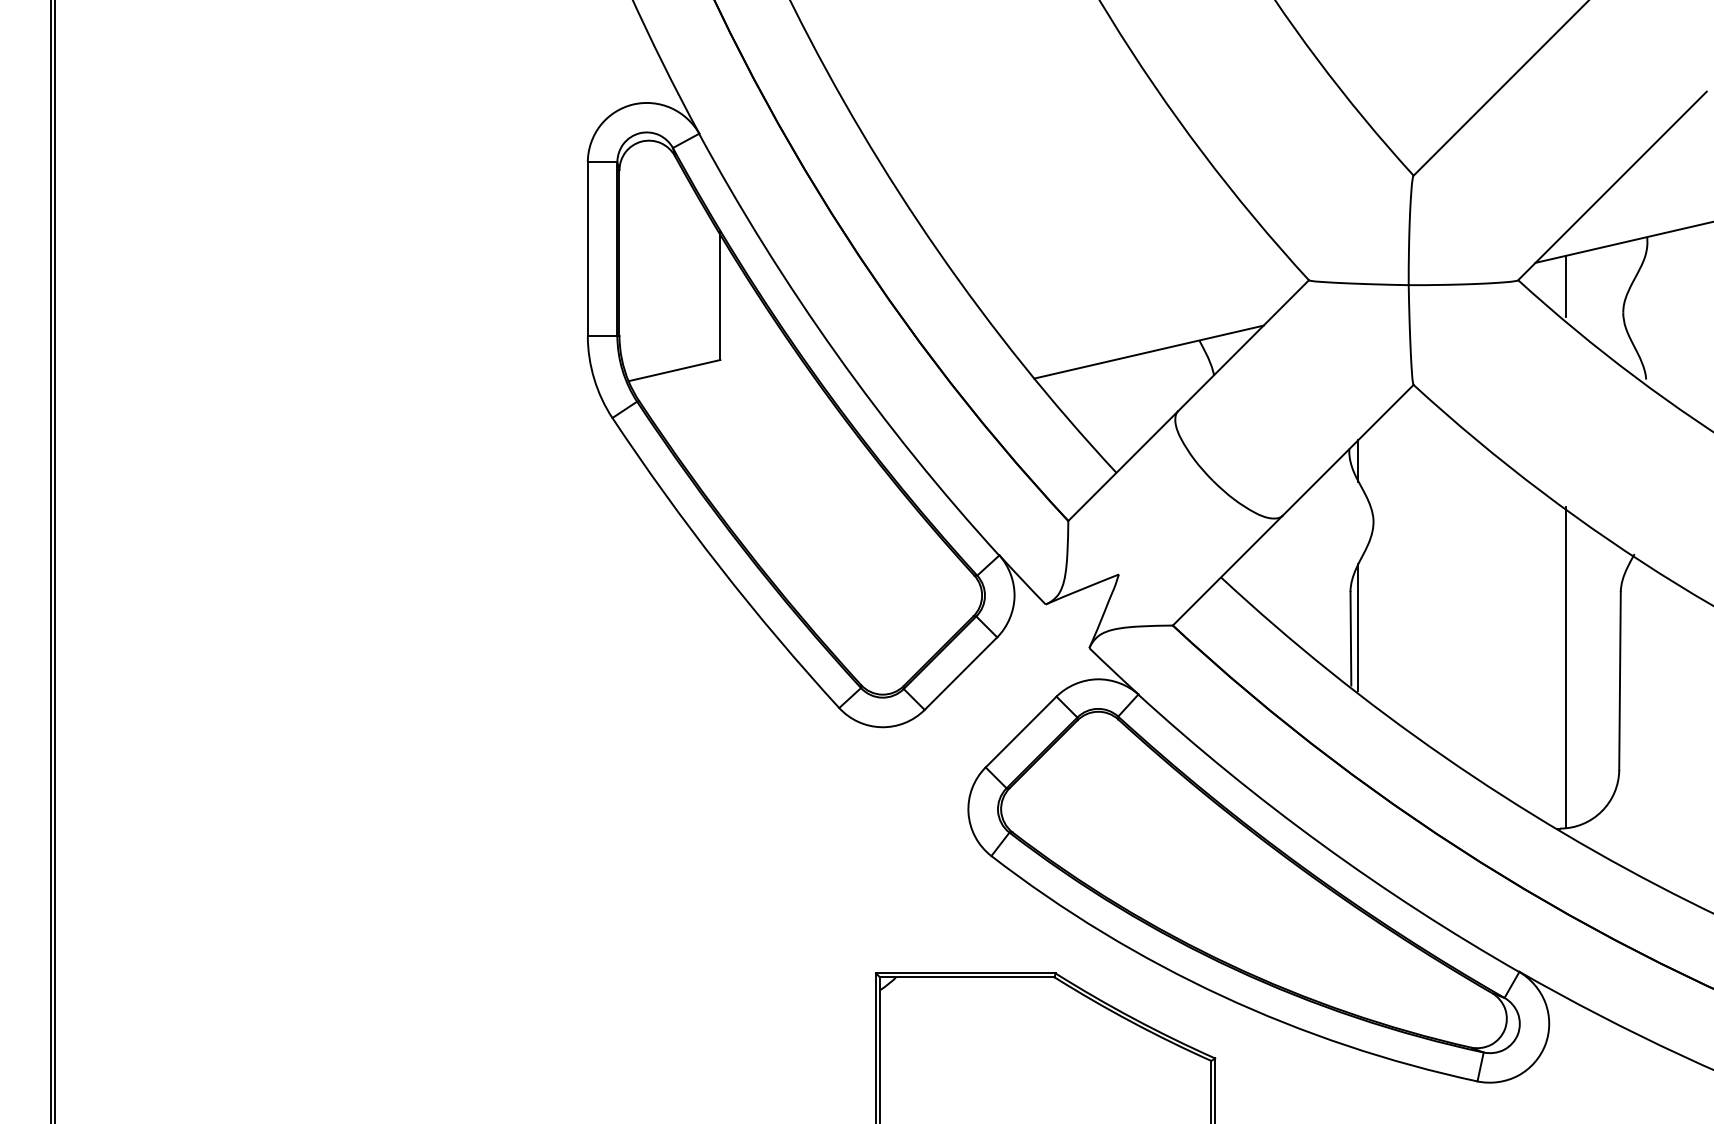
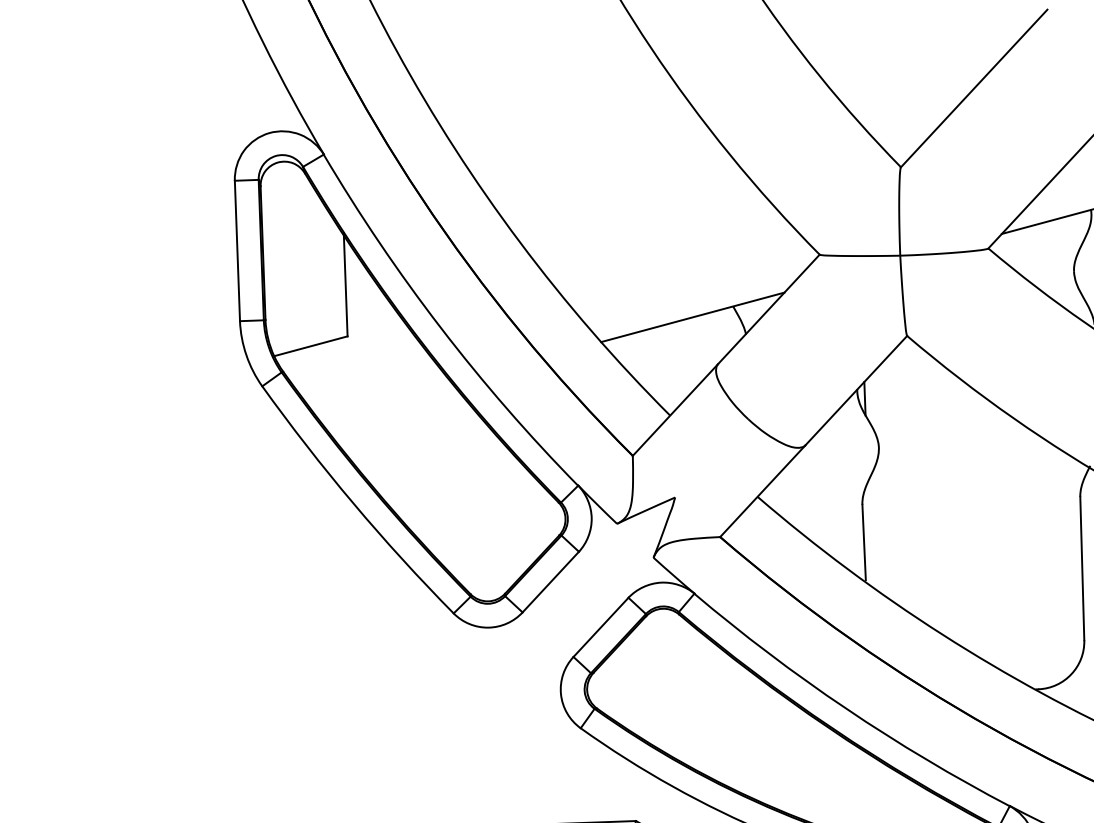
line: (1565, 286) -> (1026, 252), removed
line: (1358, 627) -> (869, 533), removed
line: (1565, 666) -> (1037, 558), removed

